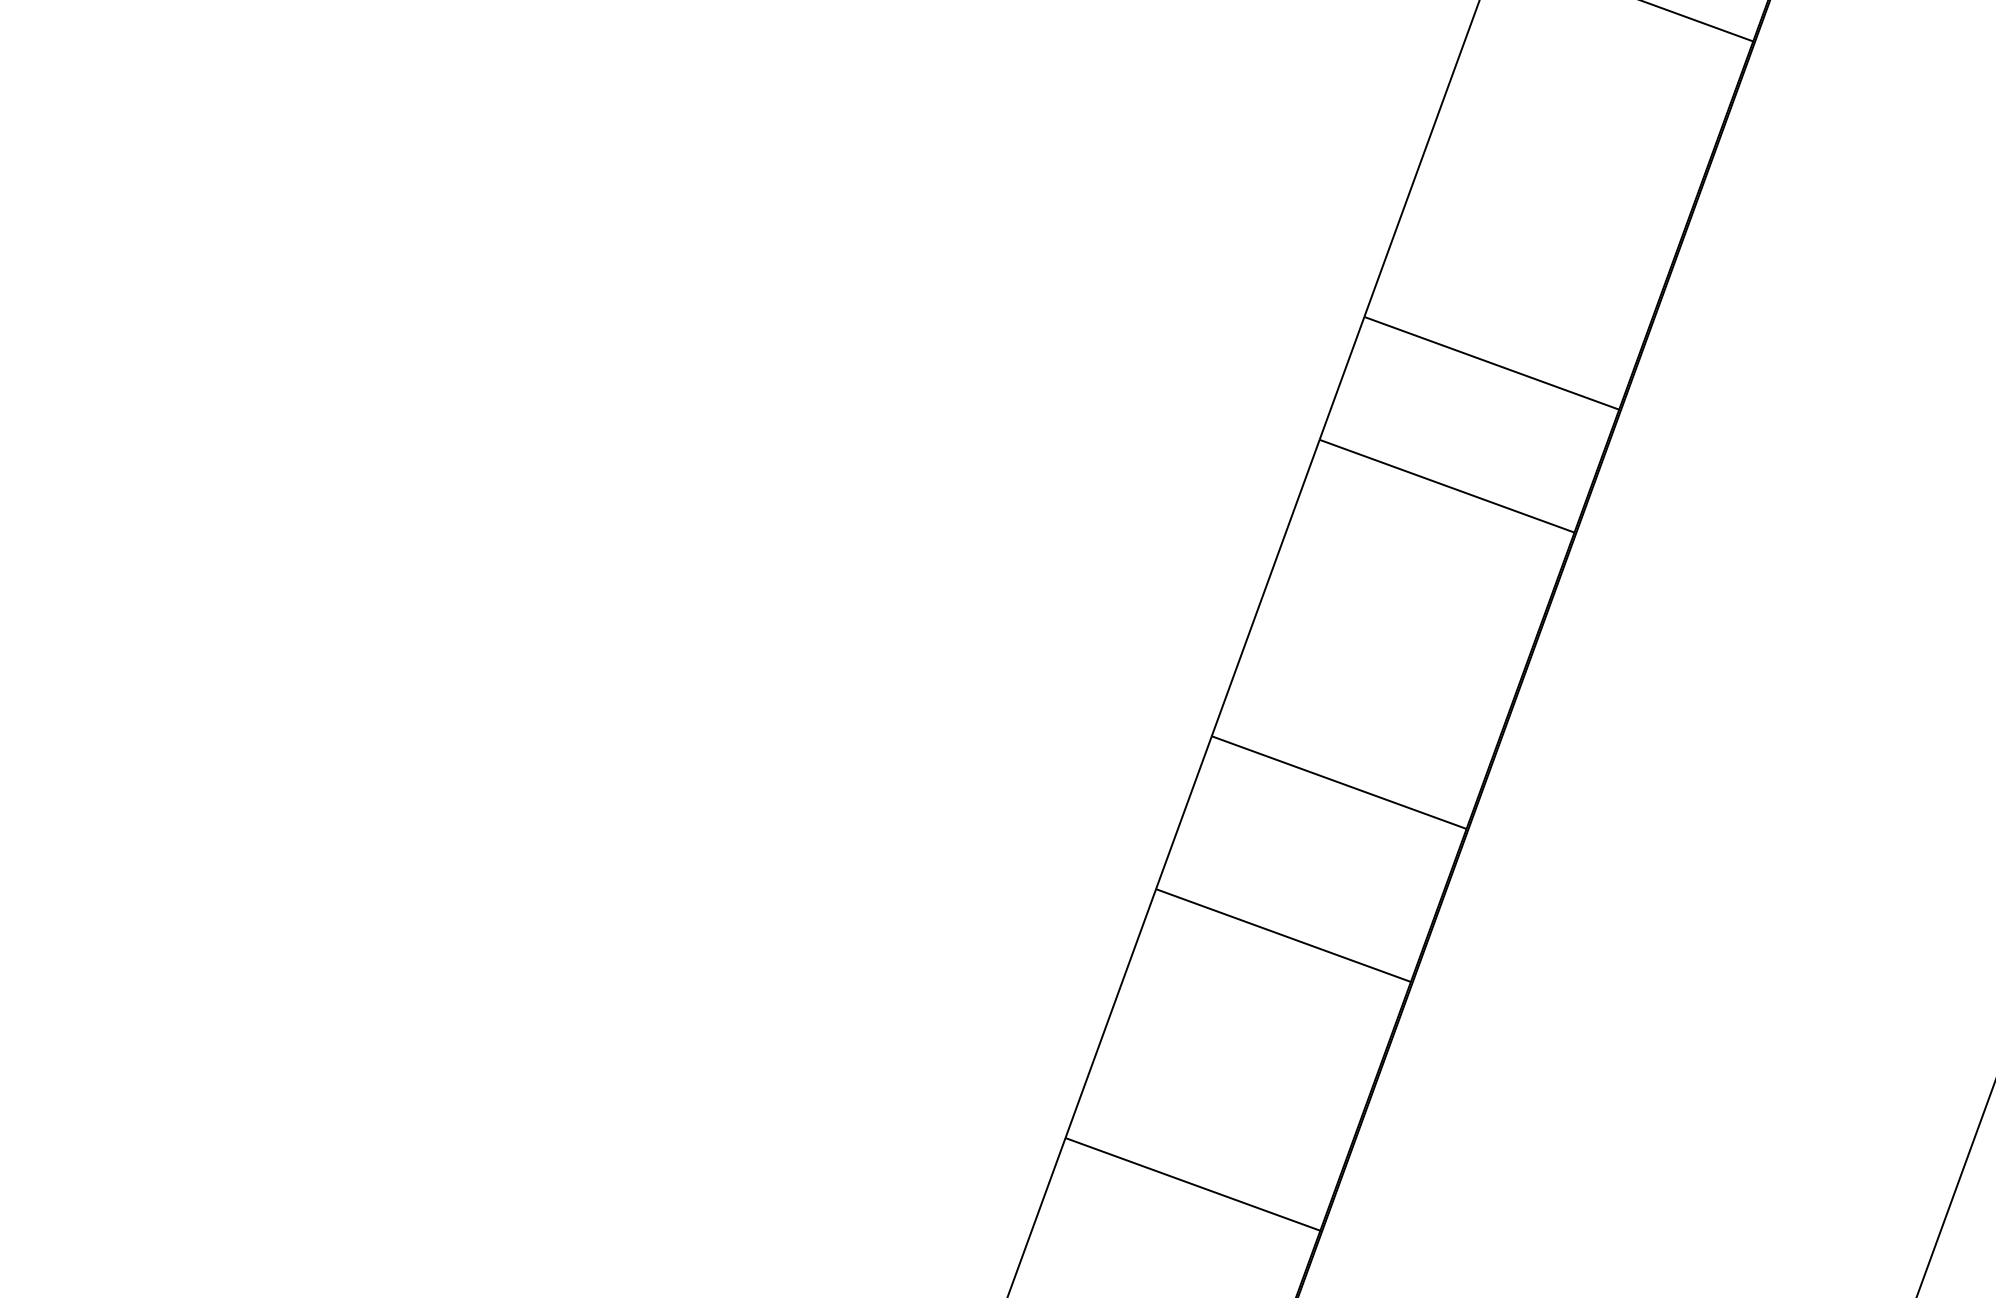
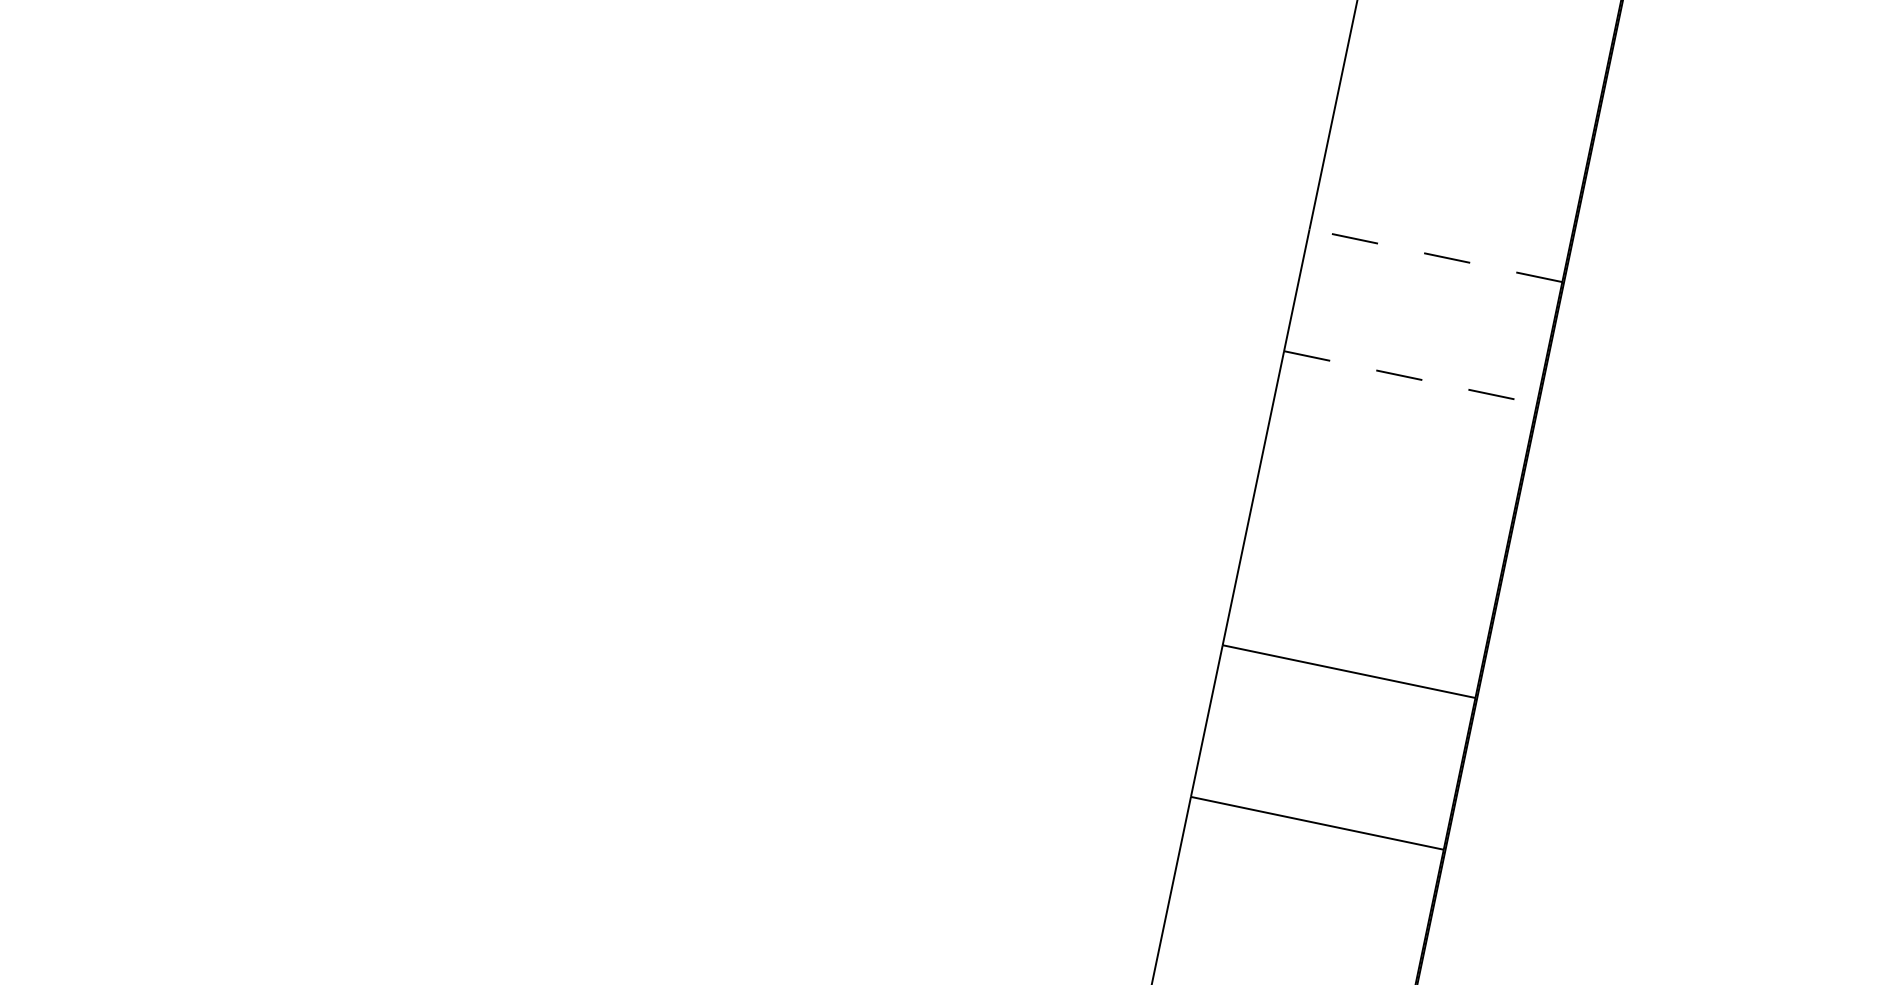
line: (1491, 363) -> (1435, 255), solid -> dashed
line: (1447, 486) -> (1410, 377), solid -> dashed

